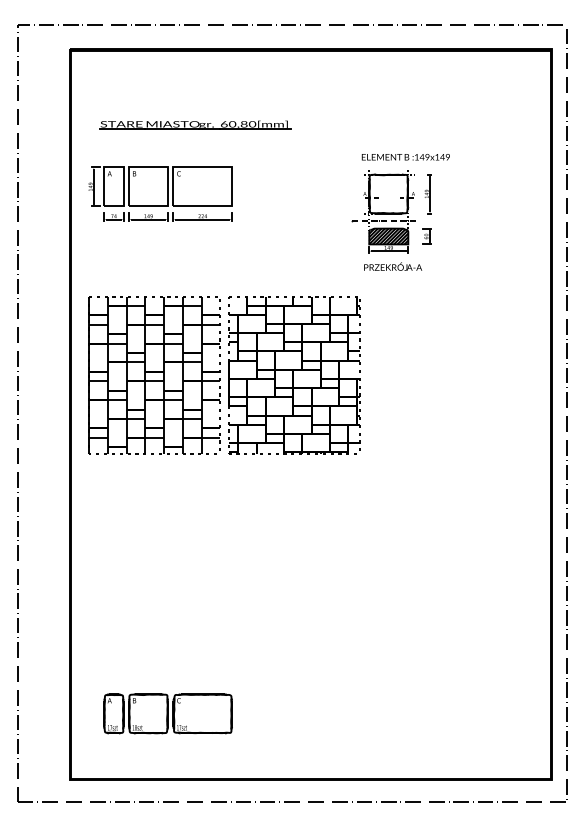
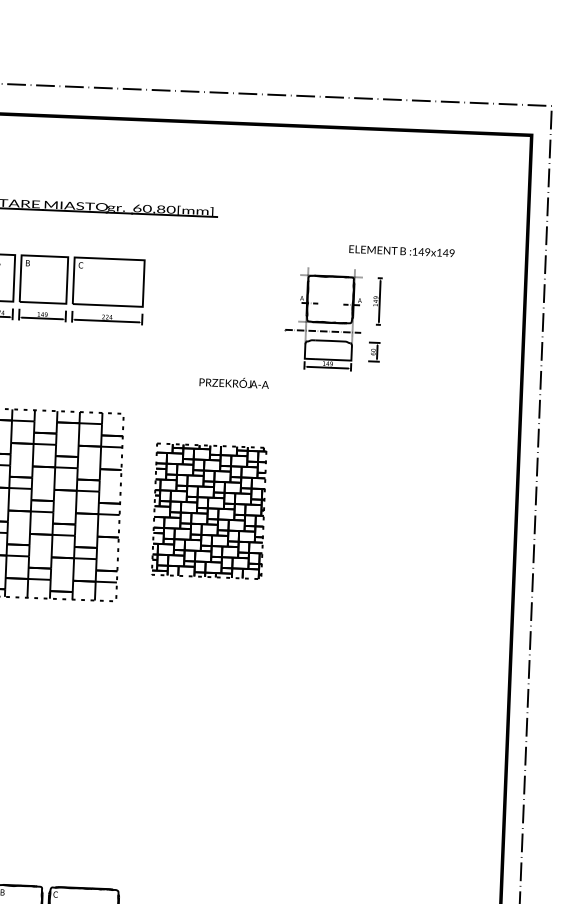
text: (405, 157) -> (401, 251), moved
hatch: (388, 236) -> (328, 350), removed
text: (393, 266) -> (234, 382), moved
part: (294, 375) -> (209, 511), size x0.7

